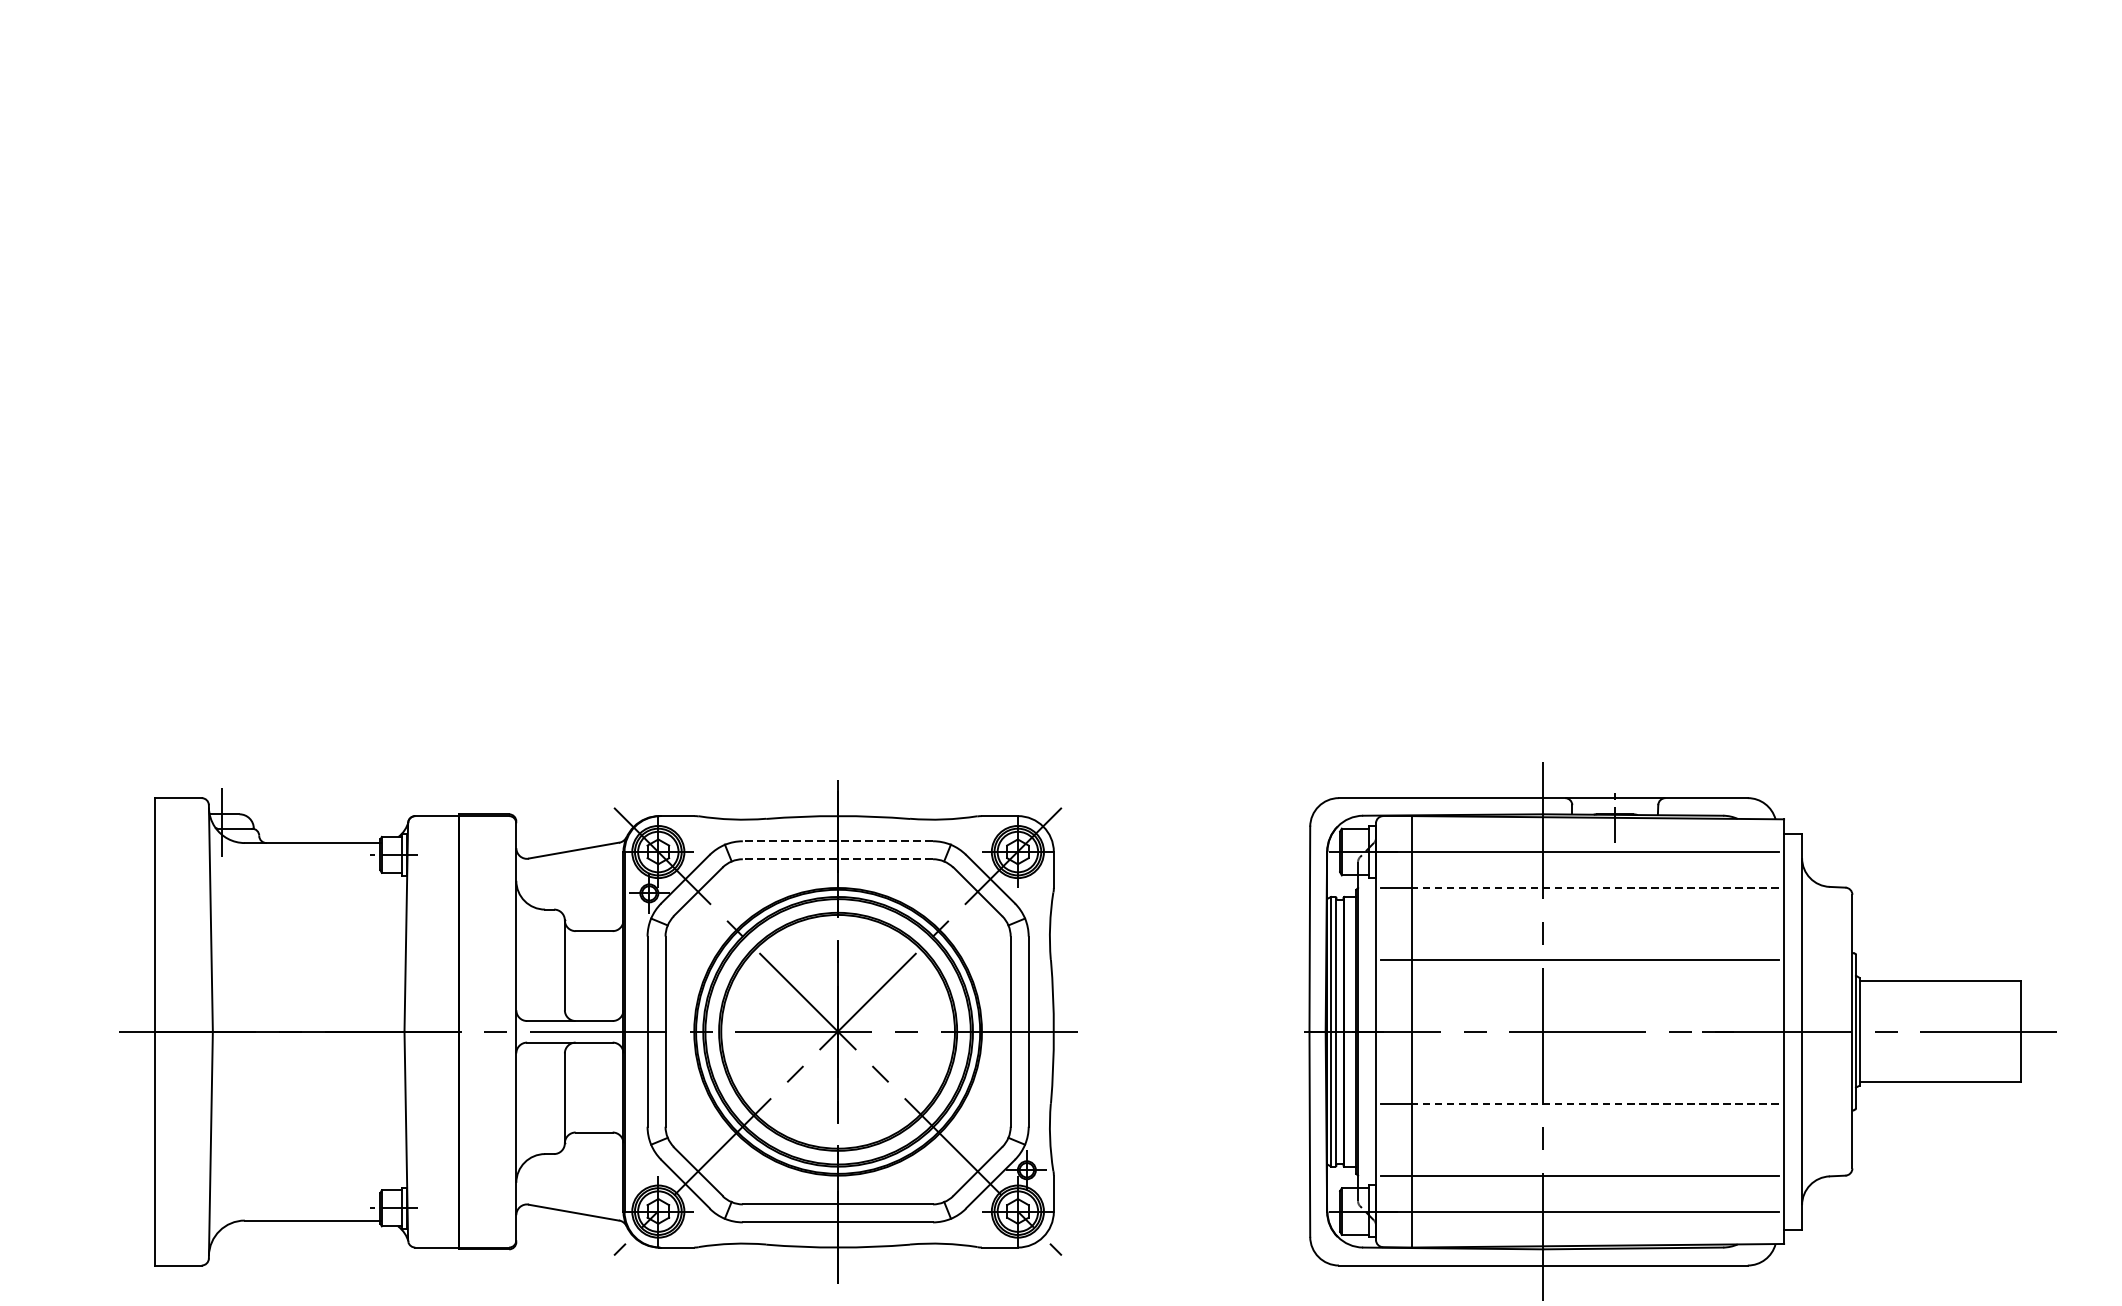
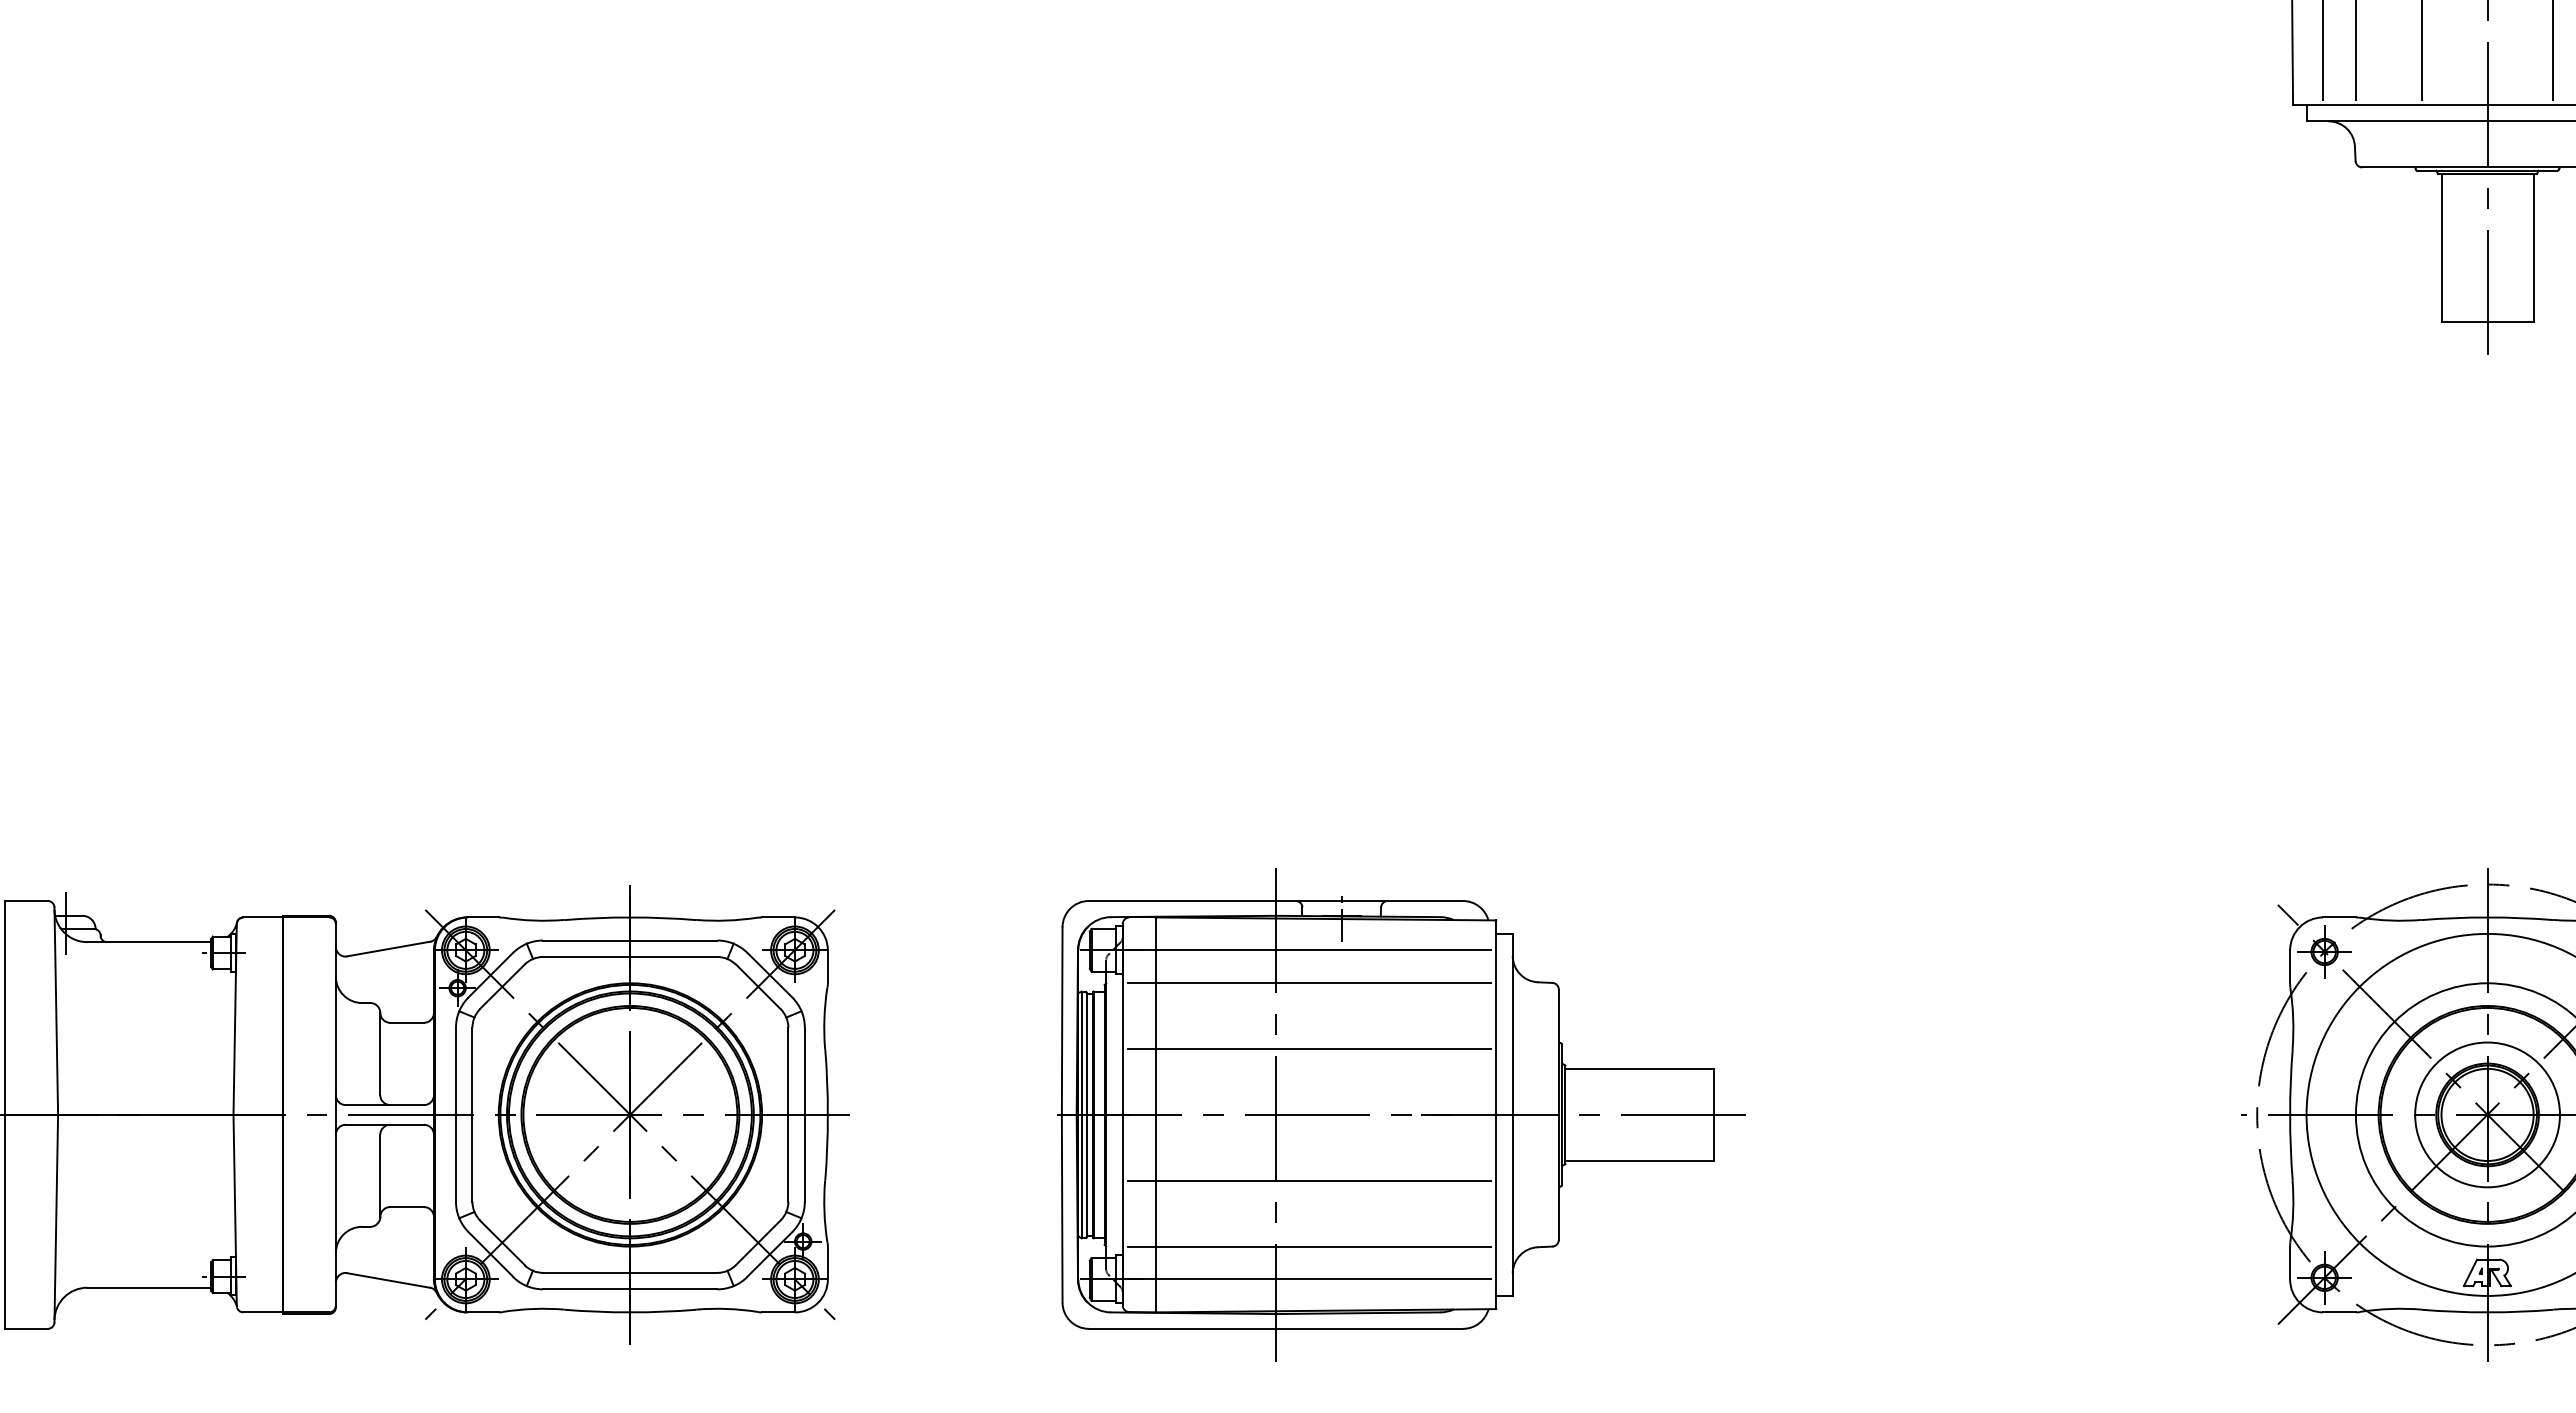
line: (837, 841) -> (629, 940), dashed -> solid
line: (837, 858) -> (629, 956), dashed -> solid
line: (1595, 888) -> (1323, 983), dashed -> solid
line: (1595, 1103) -> (1323, 1180), dashed -> solid

